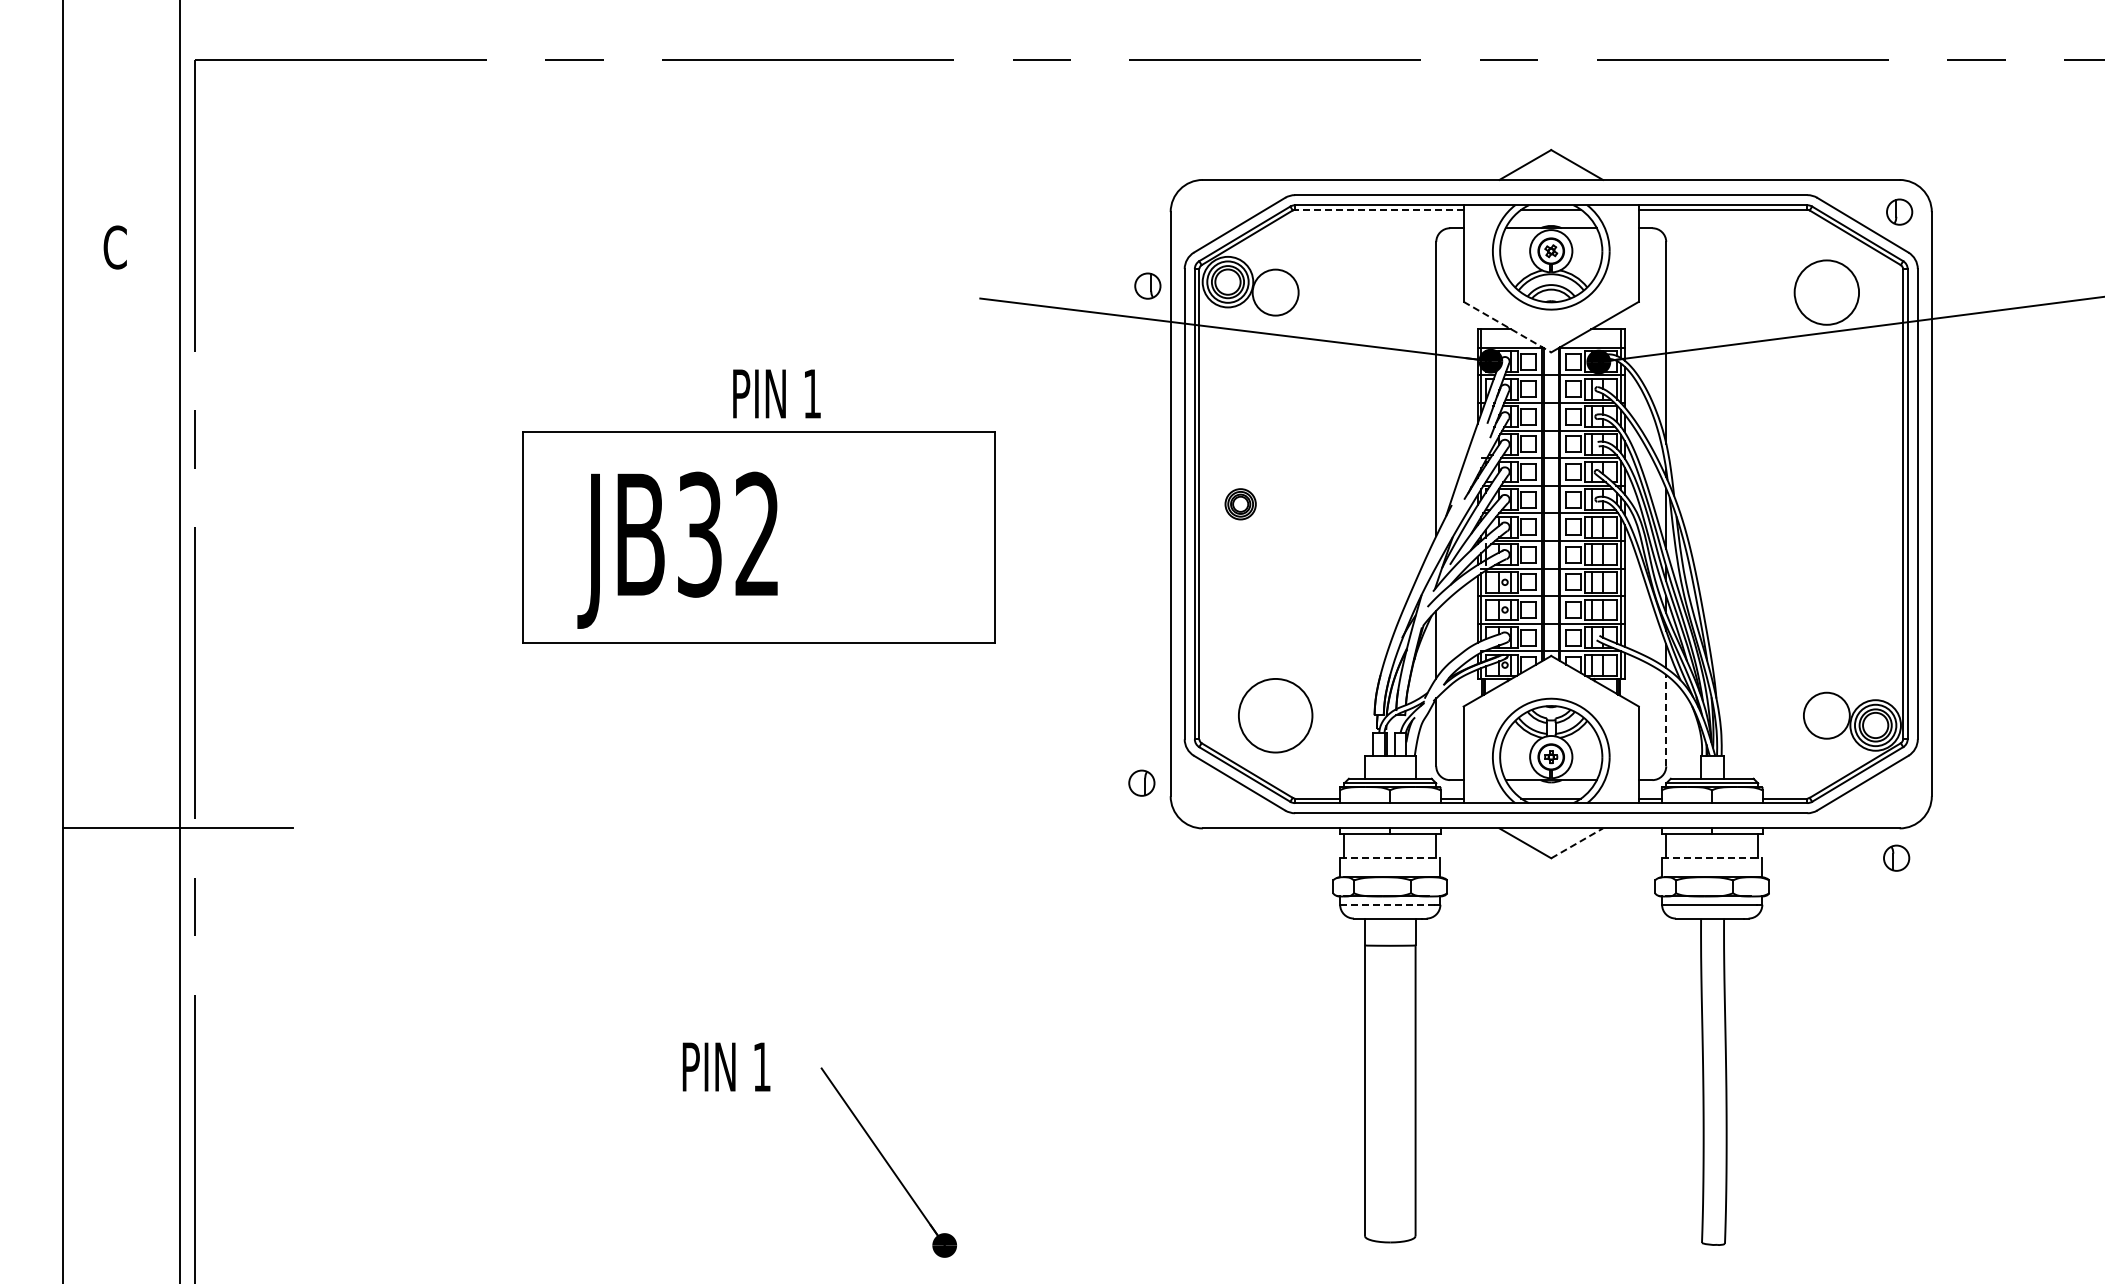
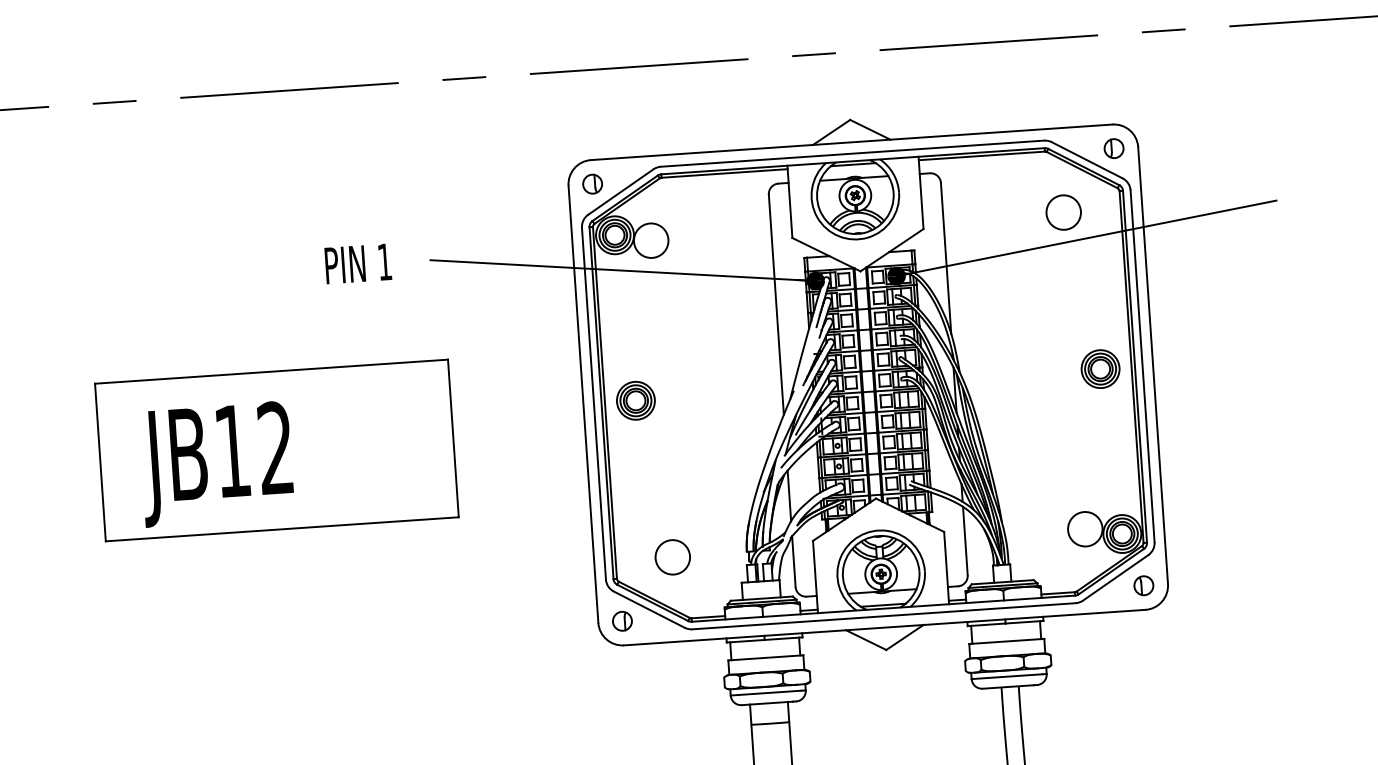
line: (1378, 209) -> (723, 173), dashed -> solid
part: (1147, 285) -> (592, 183), moved
circle: (1826, 292) -> (1063, 212), size x0.71
line: (1507, 327) -> (826, 254), dashed -> solid
text: (776, 393) -> (357, 263), moved
part: (1240, 504) -> (635, 401), size x1.67
part: (1861, 504) -> (1100, 369), added
text: (699, 534) -> (232, 451), JB32 -> JB12
circle: (1275, 715) -> (672, 557), size x0.62
line: (1666, 720) -> (965, 540), dashed -> solid
part: (1141, 782) -> (622, 620), moved
line: (1577, 843) -> (905, 637), dashed -> solid
line: (1390, 857) -> (765, 657), dashed -> solid
line: (1712, 857) -> (1006, 641), dashed -> solid
part: (1896, 857) -> (1143, 585), moved
line: (1387, 904) -> (766, 692), dashed -> solid

